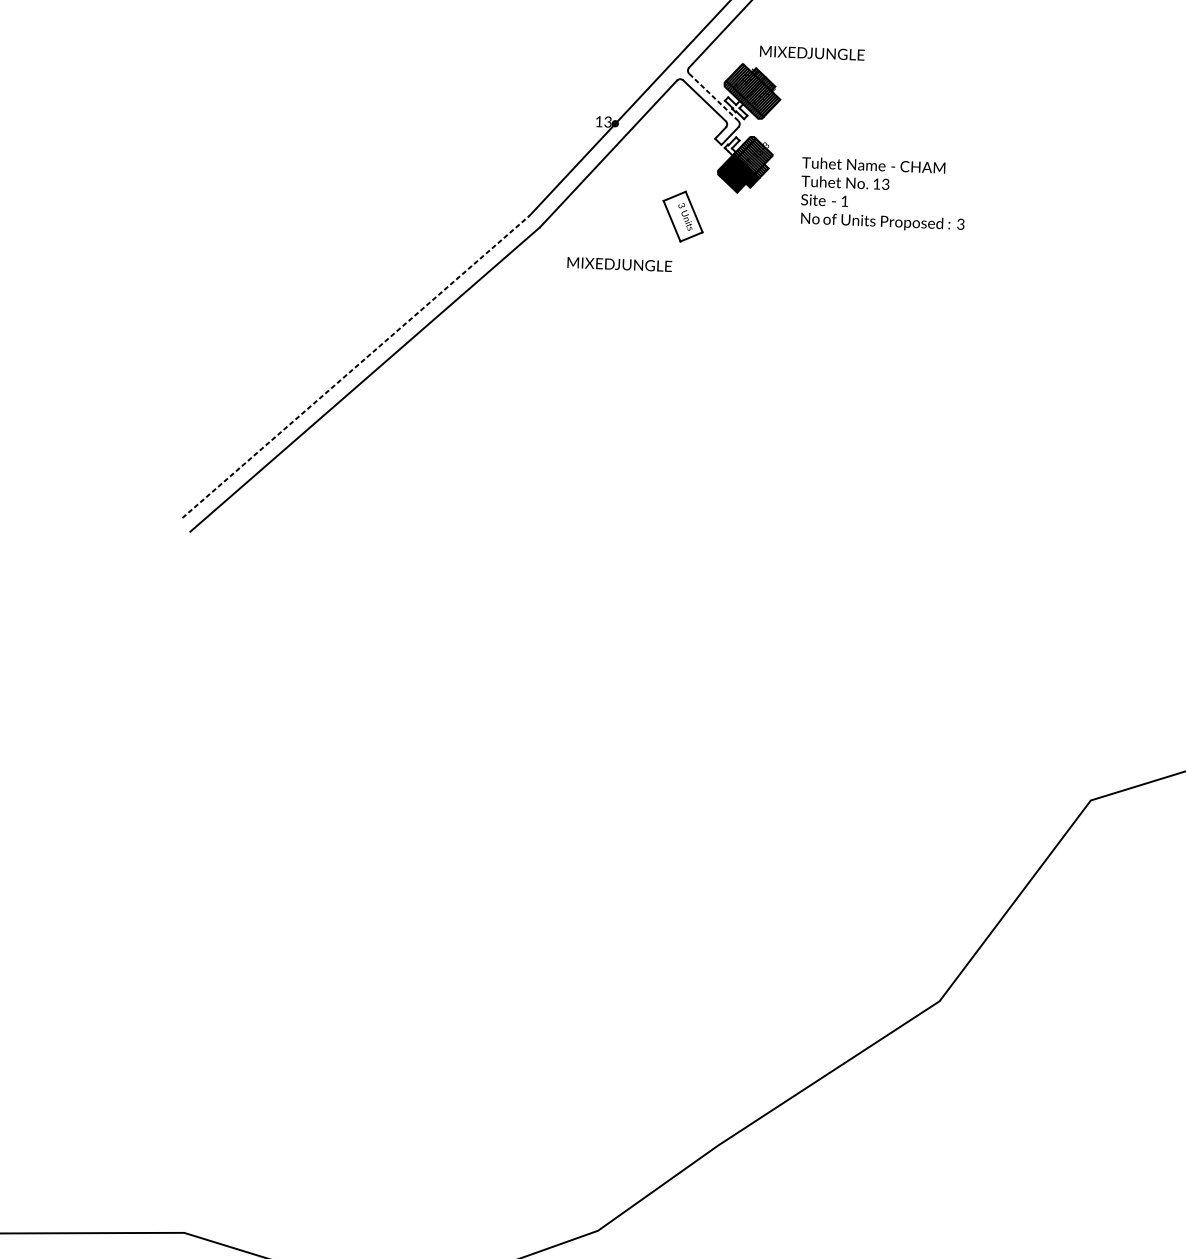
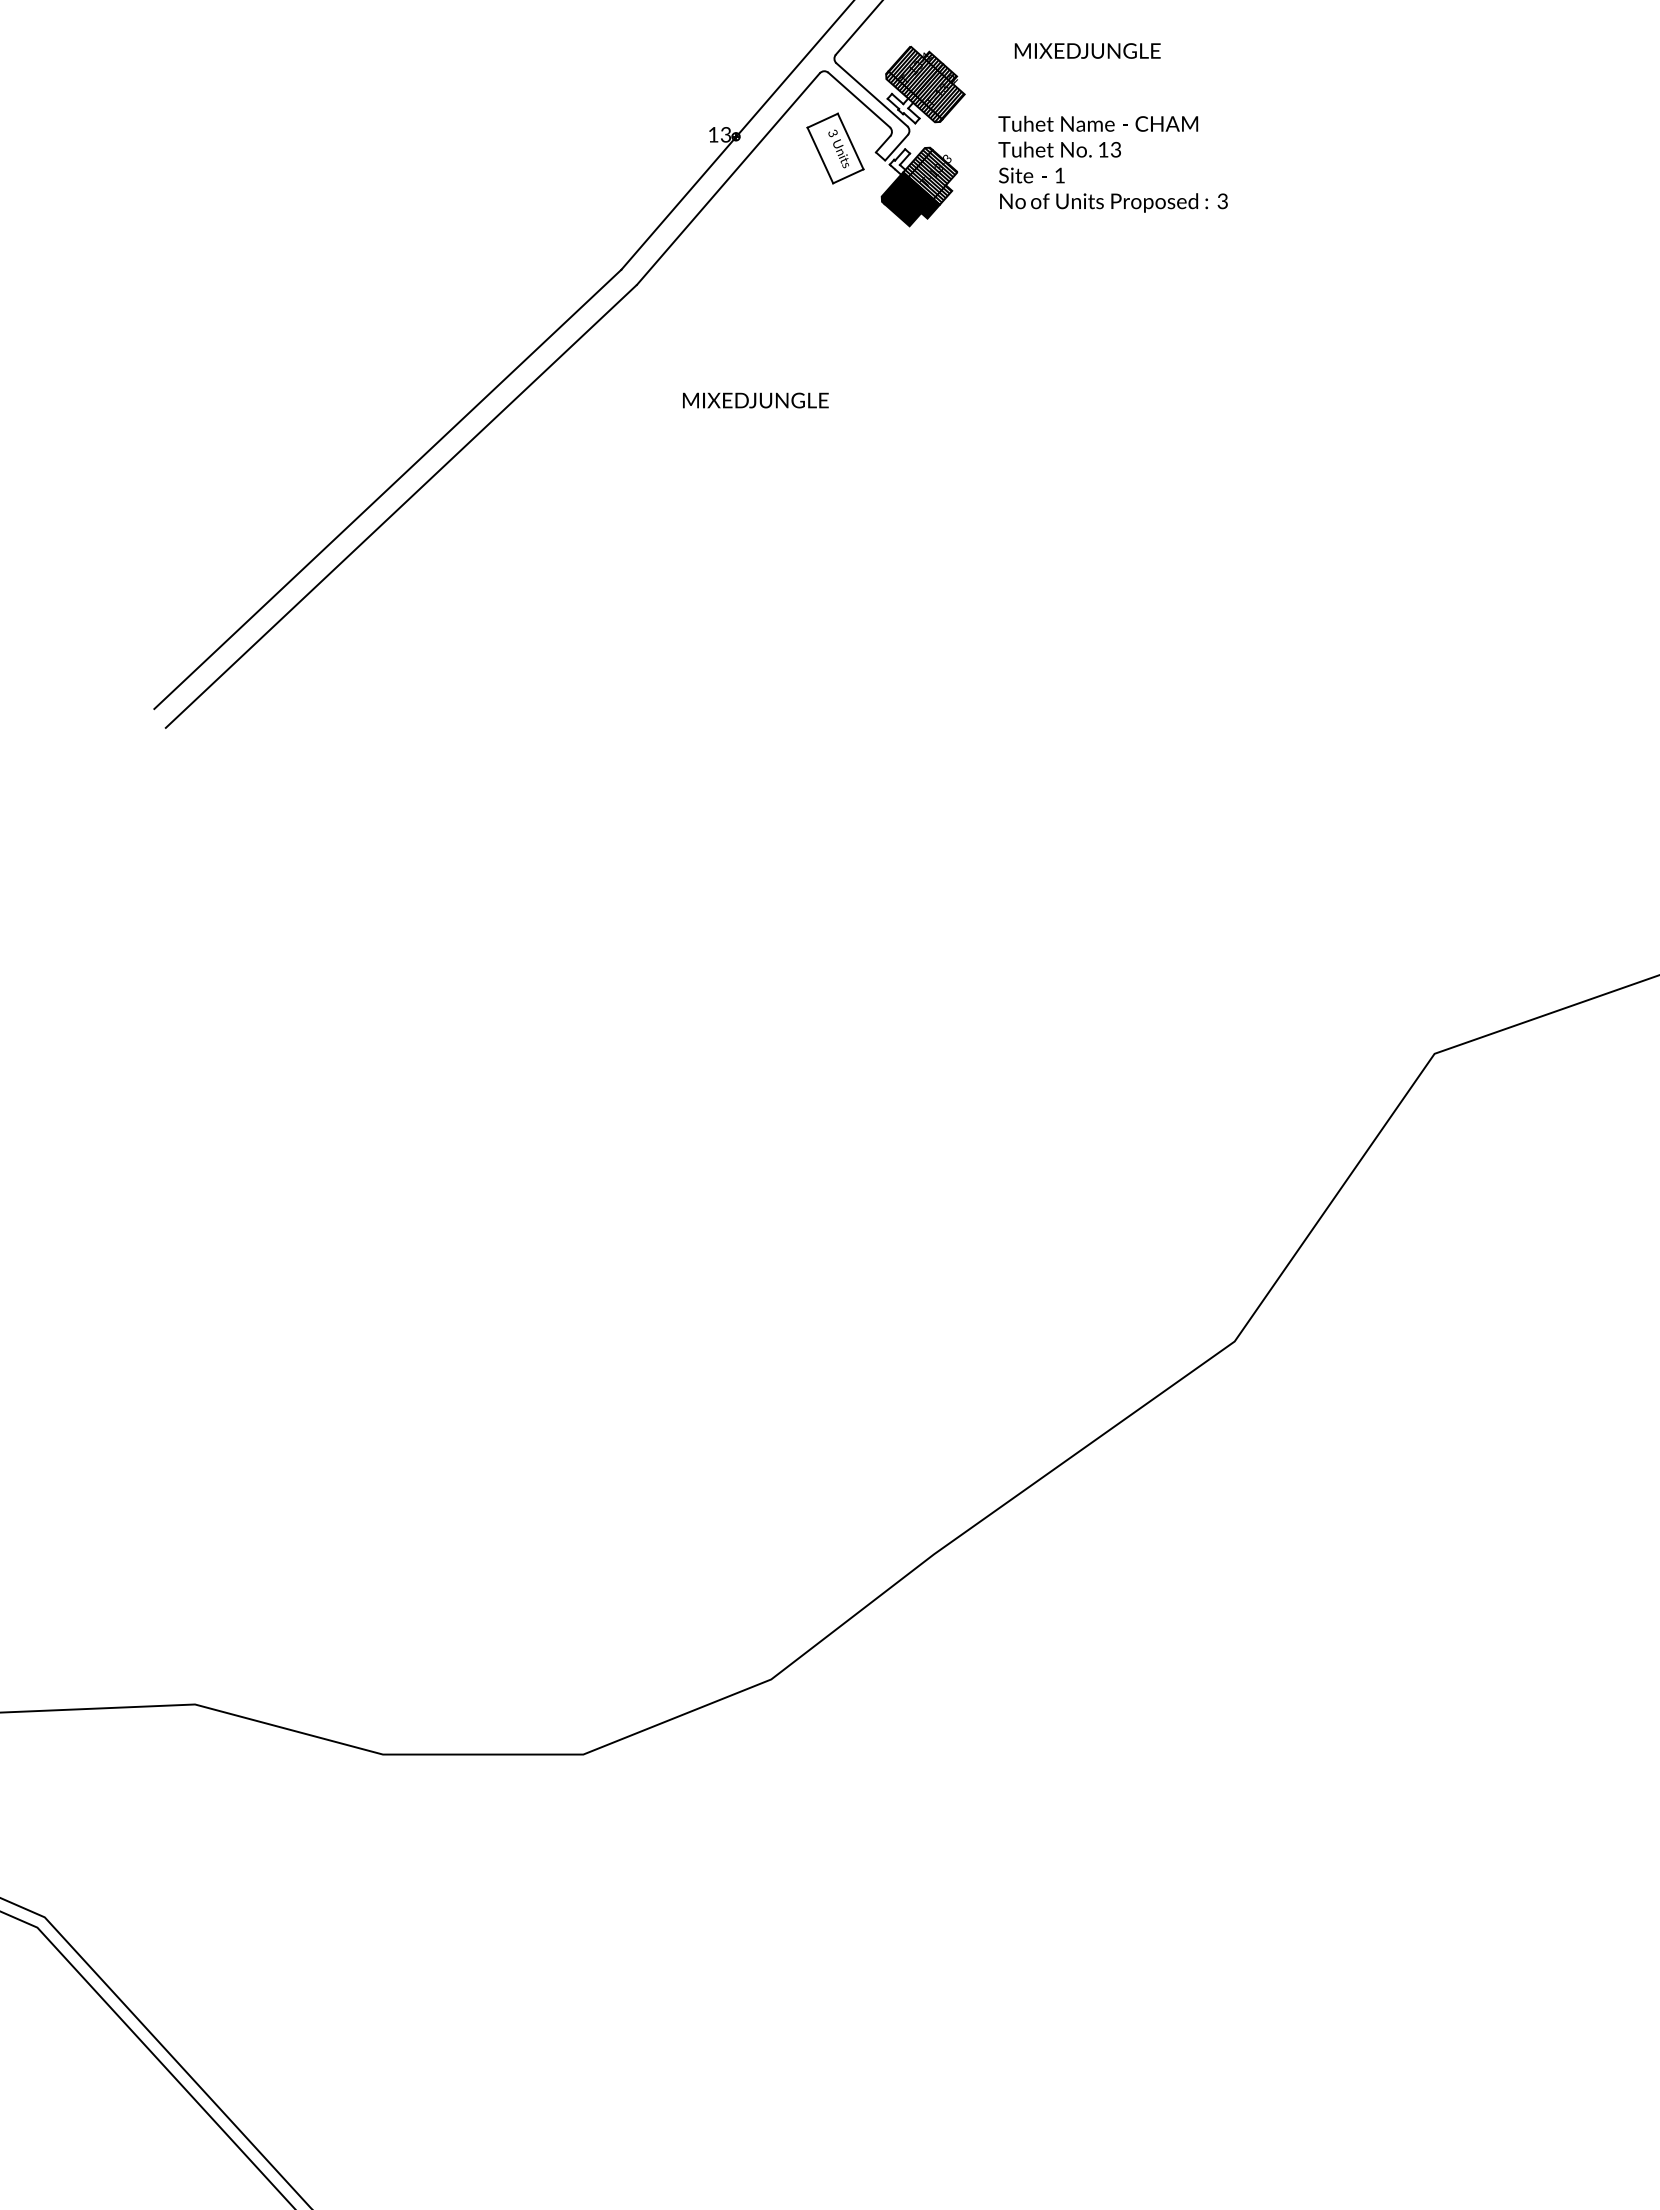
text: (812, 52) -> (1087, 50), moved
line: (714, 97) -> (872, 95), dashed -> solid
text: (882, 194) -> (1112, 163), moved
part: (683, 216) -> (835, 148), moved
text: (619, 264) -> (755, 400), moved
line: (355, 367) -> (387, 489), dashed -> solid

